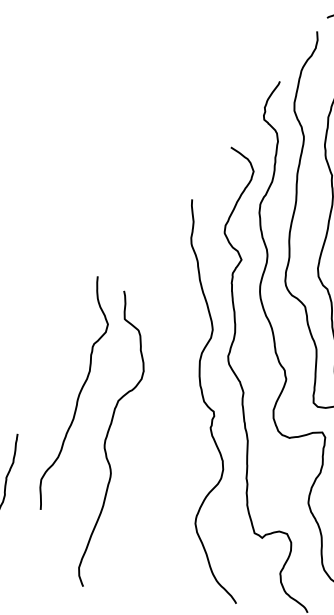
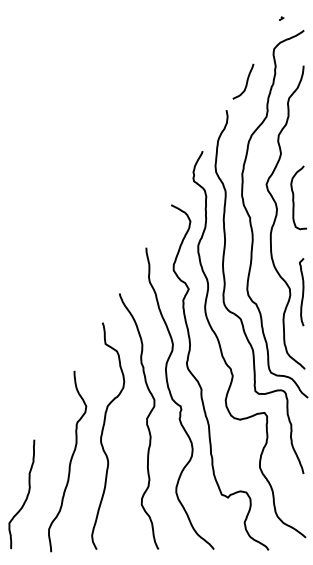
curve: (77, 394) -> (69, 461), moved
curve: (166, 426) -> (146, 421), added

